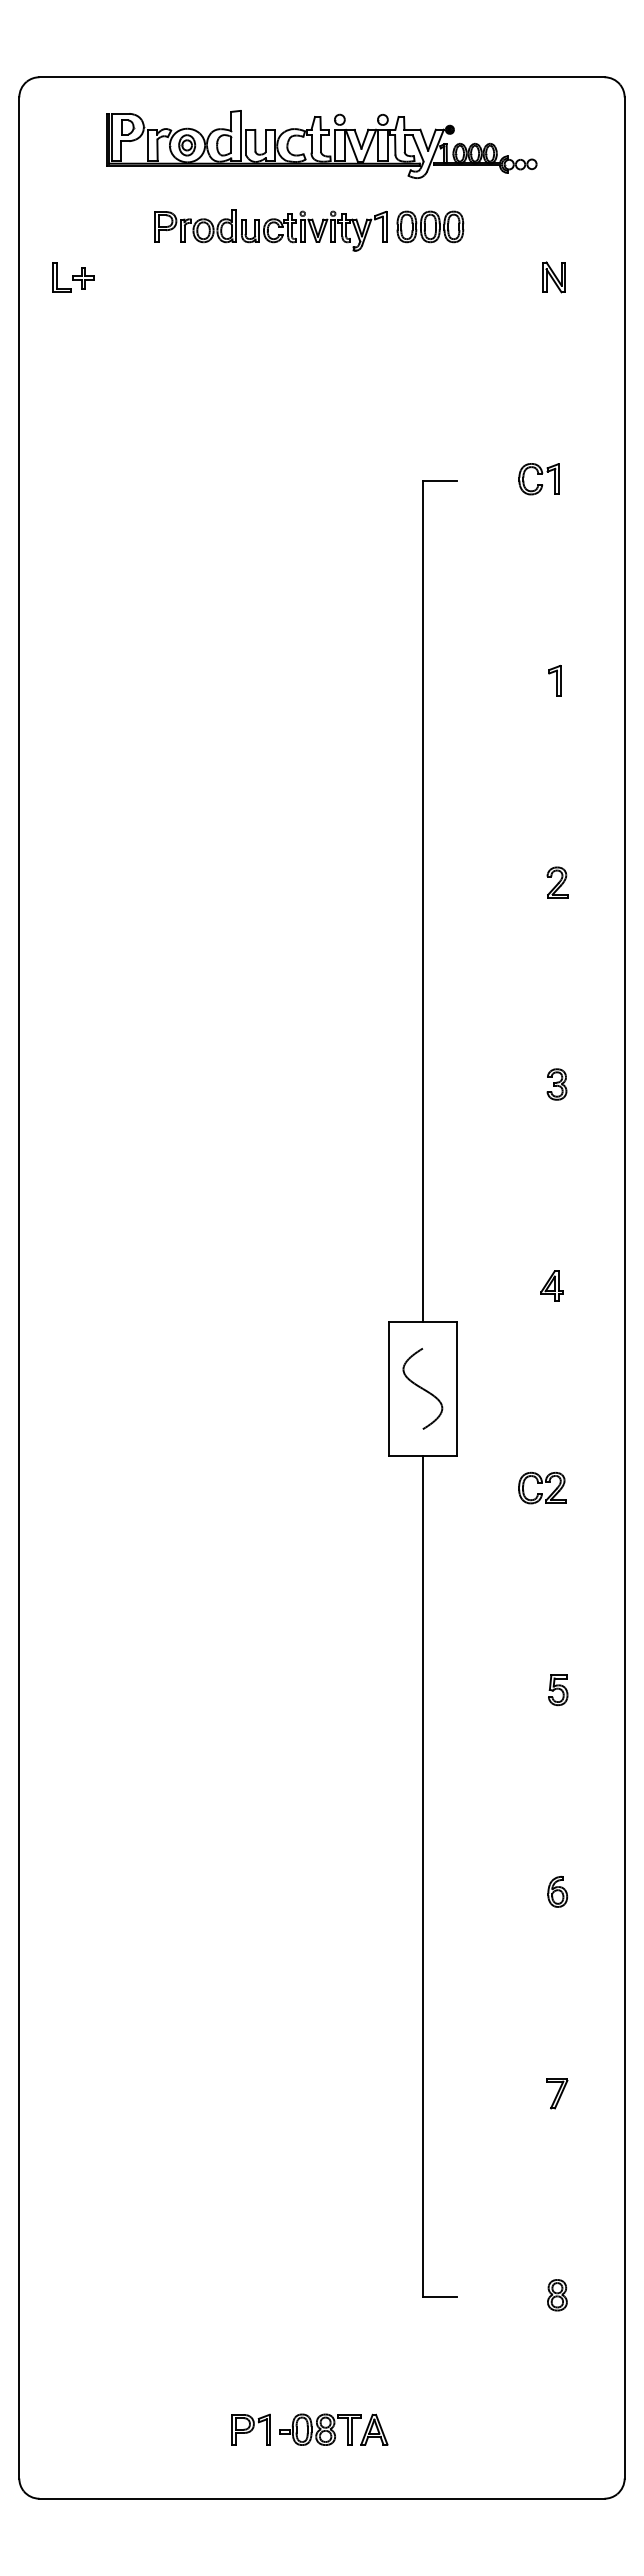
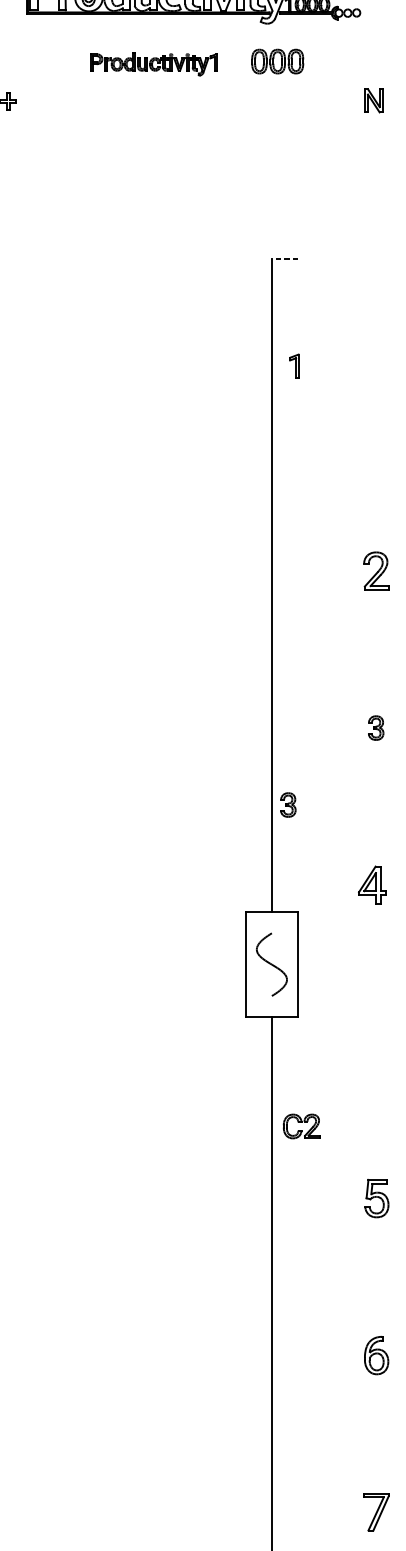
part: (270, 230) -> (153, 64), size x0.7
part: (538, 479) -> (361, 257), removed
line: (439, 480) -> (284, 258), solid -> dashed
part: (554, 680) -> (294, 365), moved
part: (557, 882) -> (376, 571), size x1.6
part: (443, 1183) -> (287, 805), added
part: (551, 1285) -> (371, 884), size x1.6
part: (542, 1488) -> (301, 1126), moved
part: (558, 1690) -> (377, 1199), size x1.6
part: (557, 1891) -> (376, 1355), size x1.6
part: (557, 2093) -> (376, 1512), size x1.6

